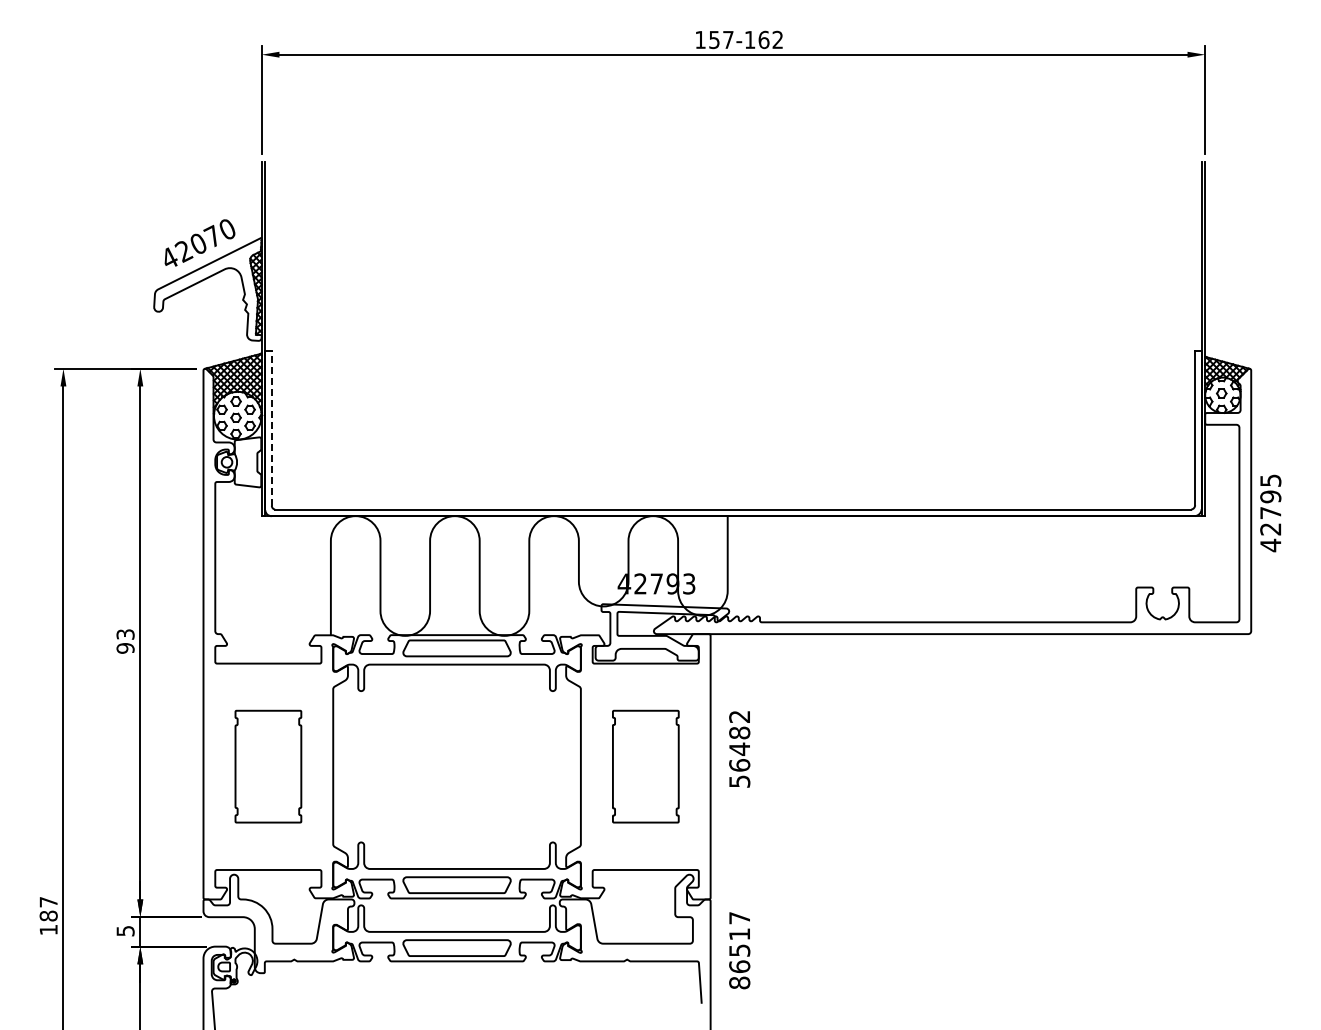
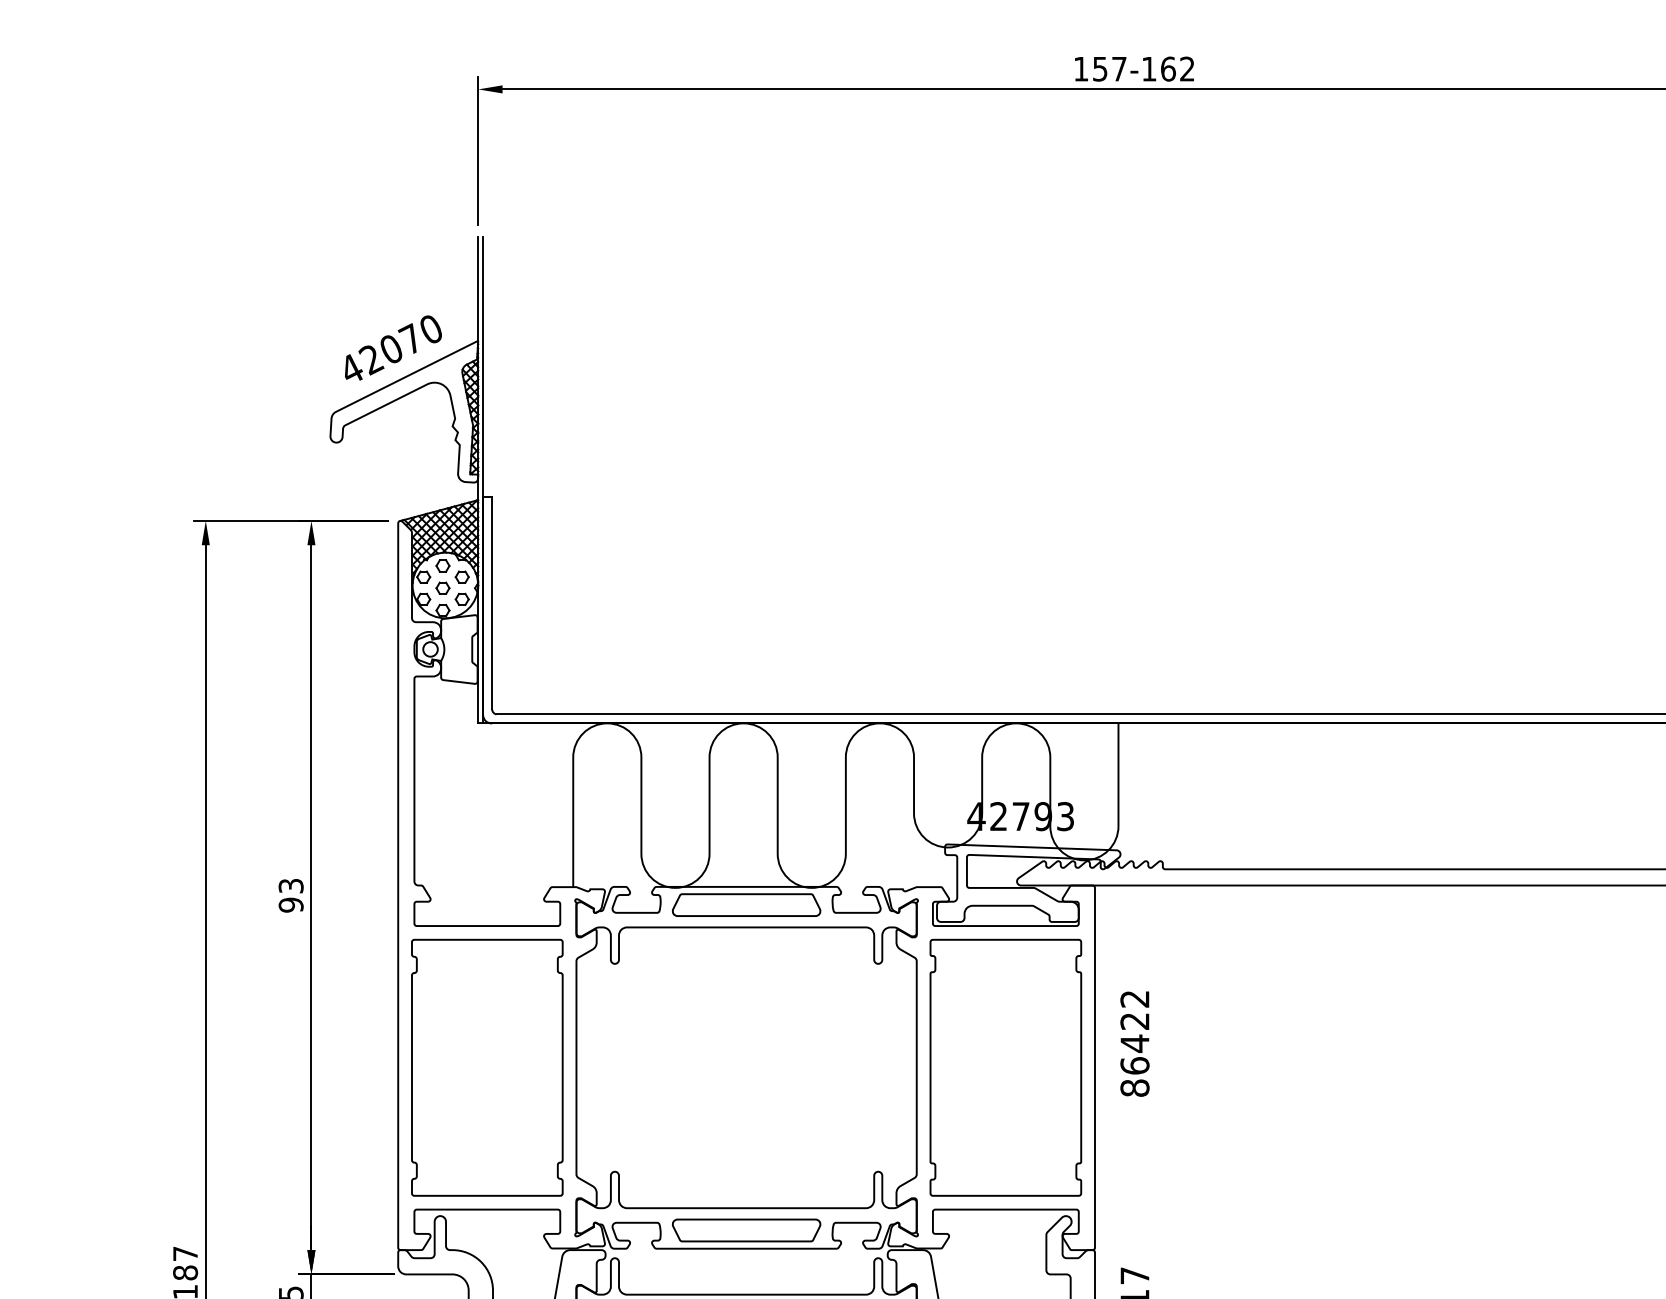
line: (271, 427) -> (491, 601), dashed -> solid
text: (739, 756) -> (1134, 1053), 56482 -> 86422
part: (268, 766) -> (487, 1067), size x1.67
part: (645, 766) -> (1005, 1067), size x1.67

